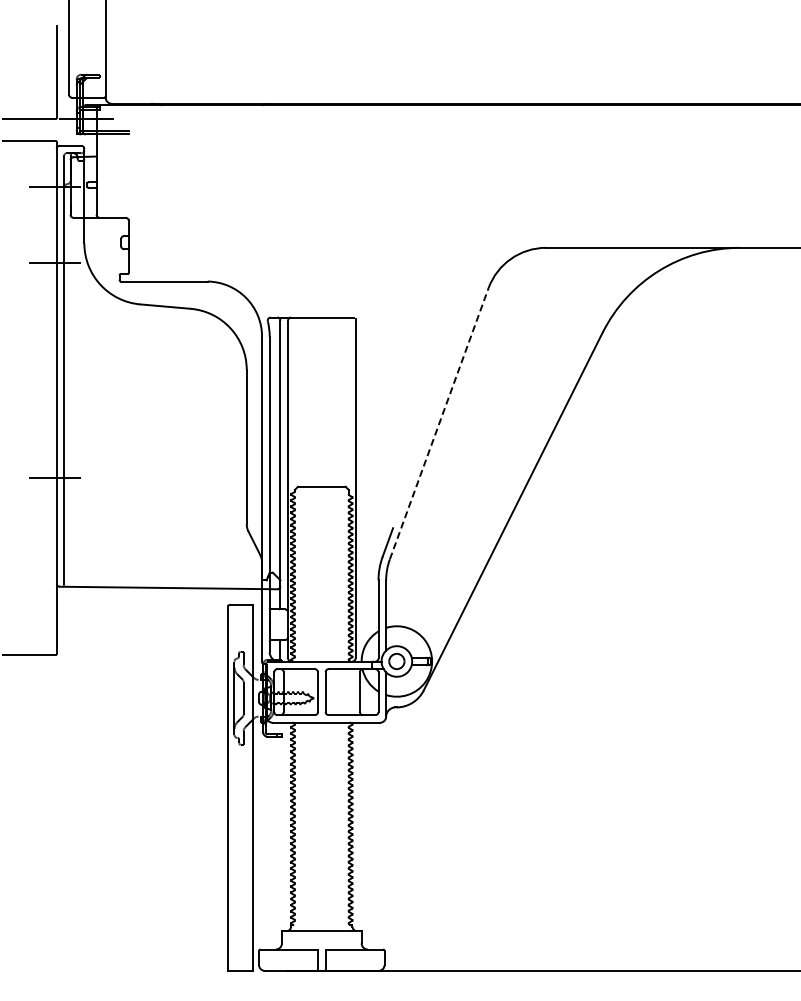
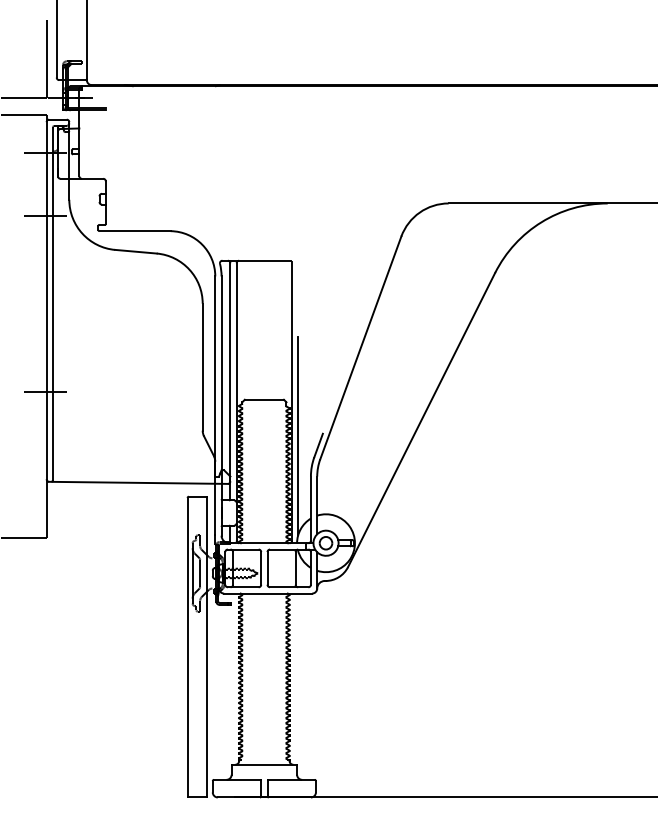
line: (439, 423) -> (361, 347), dashed -> solid
line: (363, 530) -> (298, 435), added

